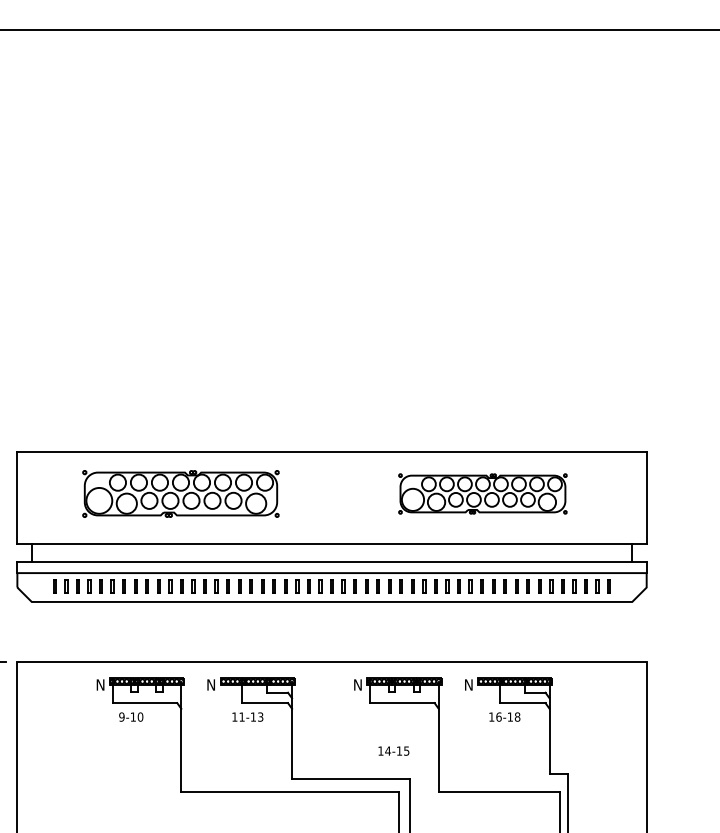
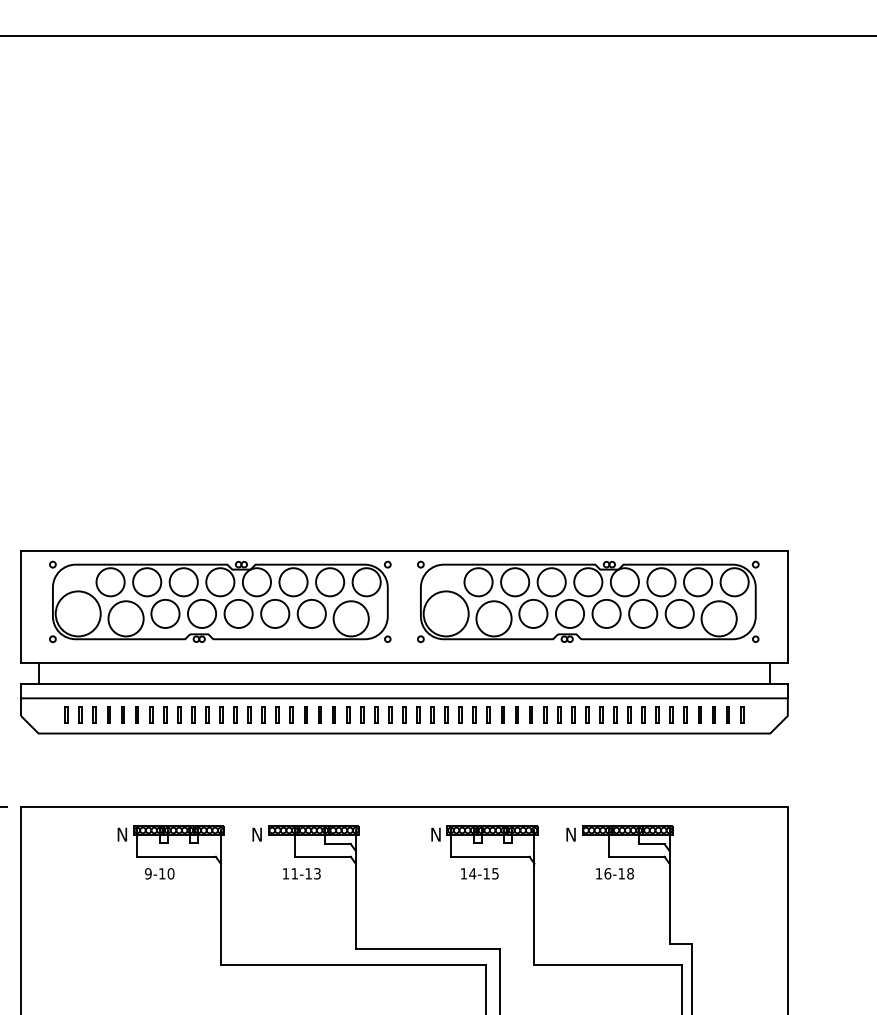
part: (180, 493) -> (219, 601), size x1.43
part: (482, 493) -> (587, 601), size x1.67
text: (393, 750) -> (479, 873), moved

